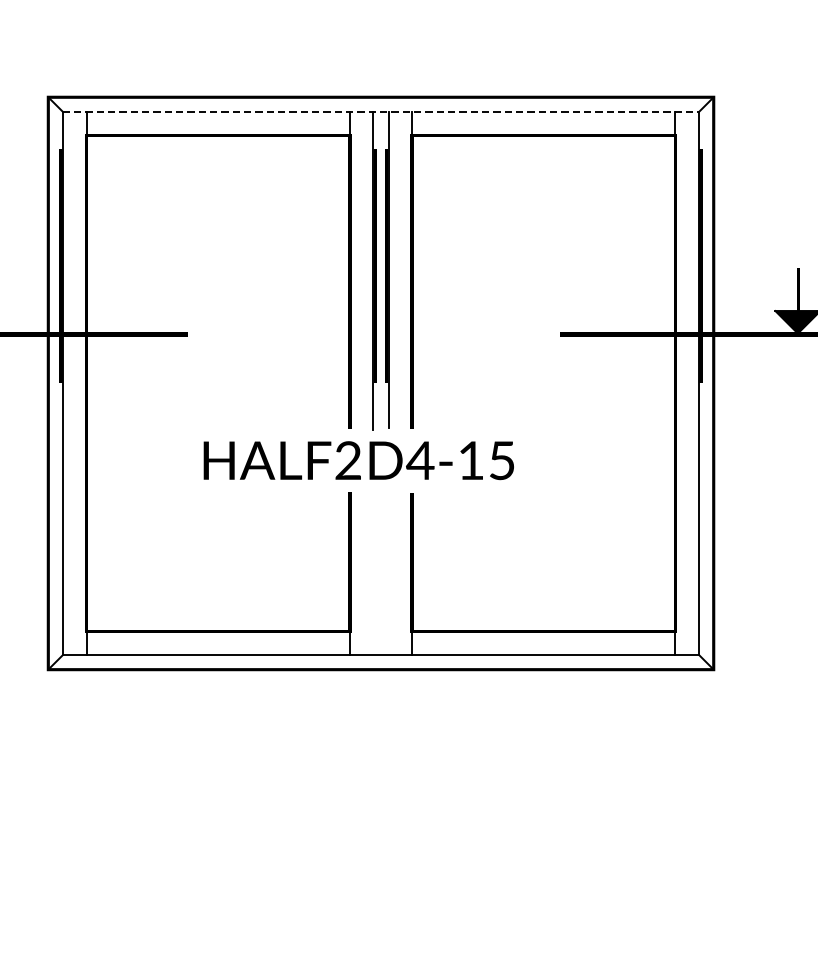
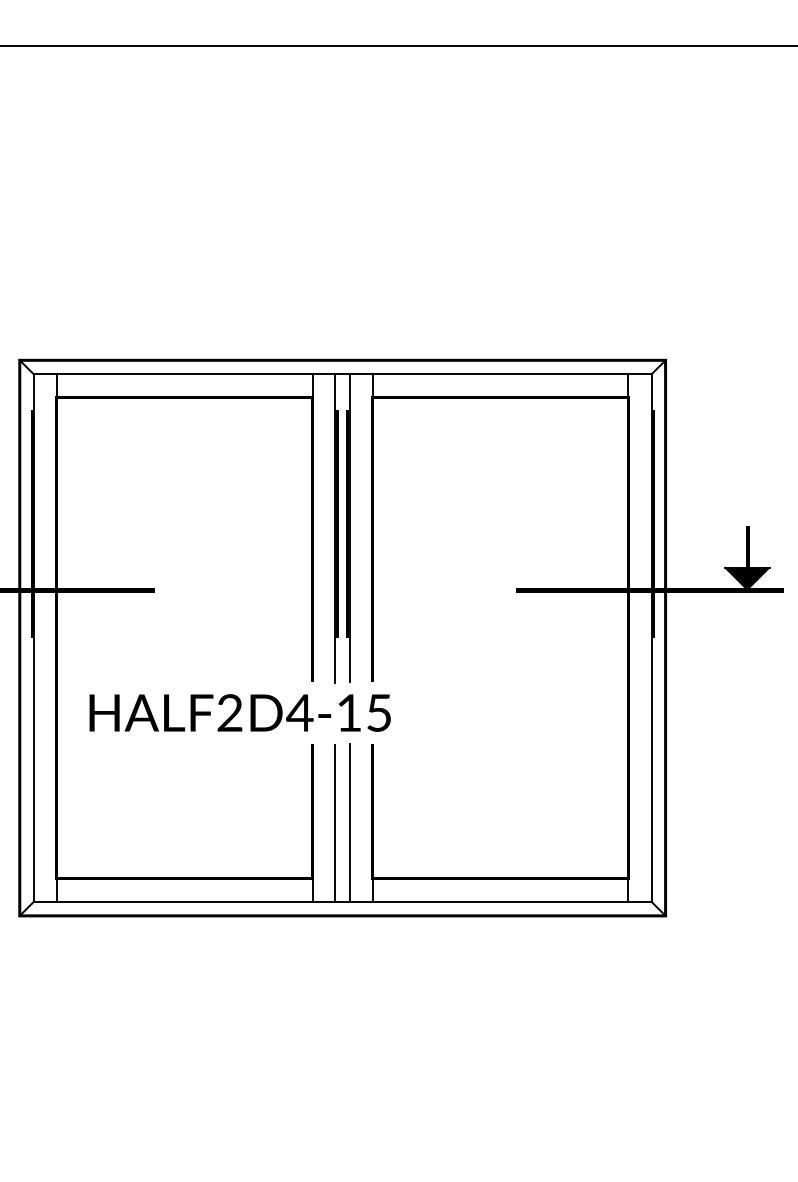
line: (380, 111) -> (342, 374), dashed -> solid
text: (358, 460) -> (239, 712), moved
line: (389, 573) -> (350, 822), added
line: (373, 574) -> (335, 823), added

